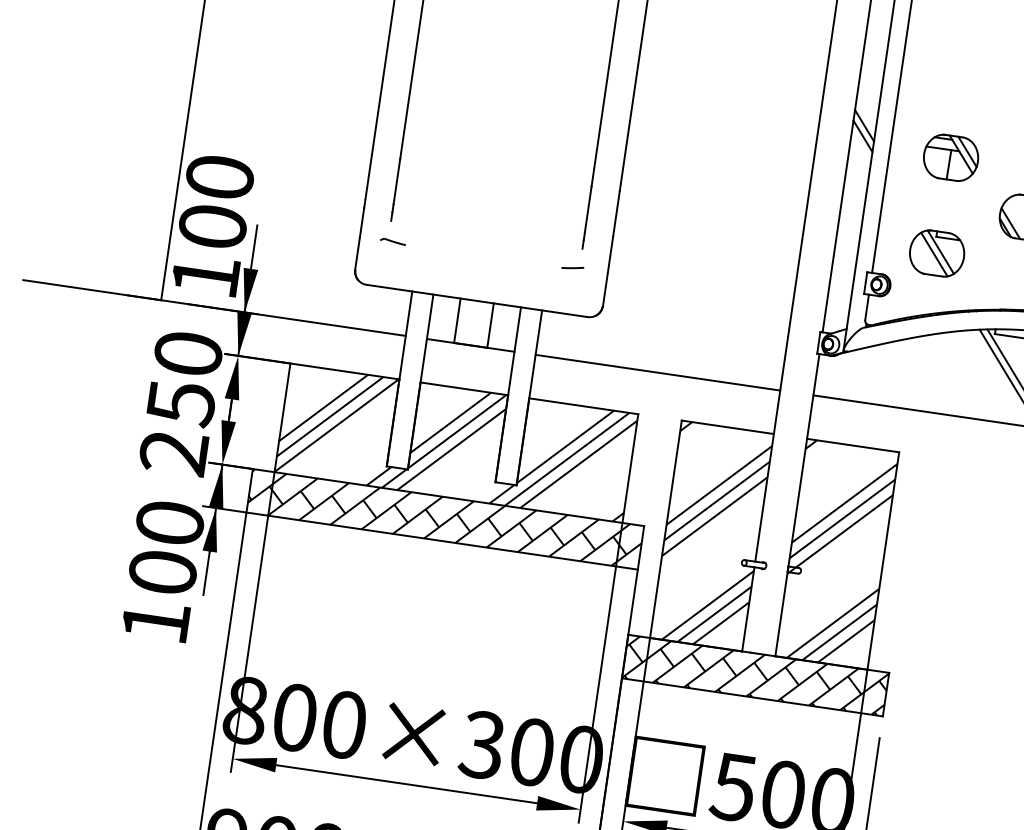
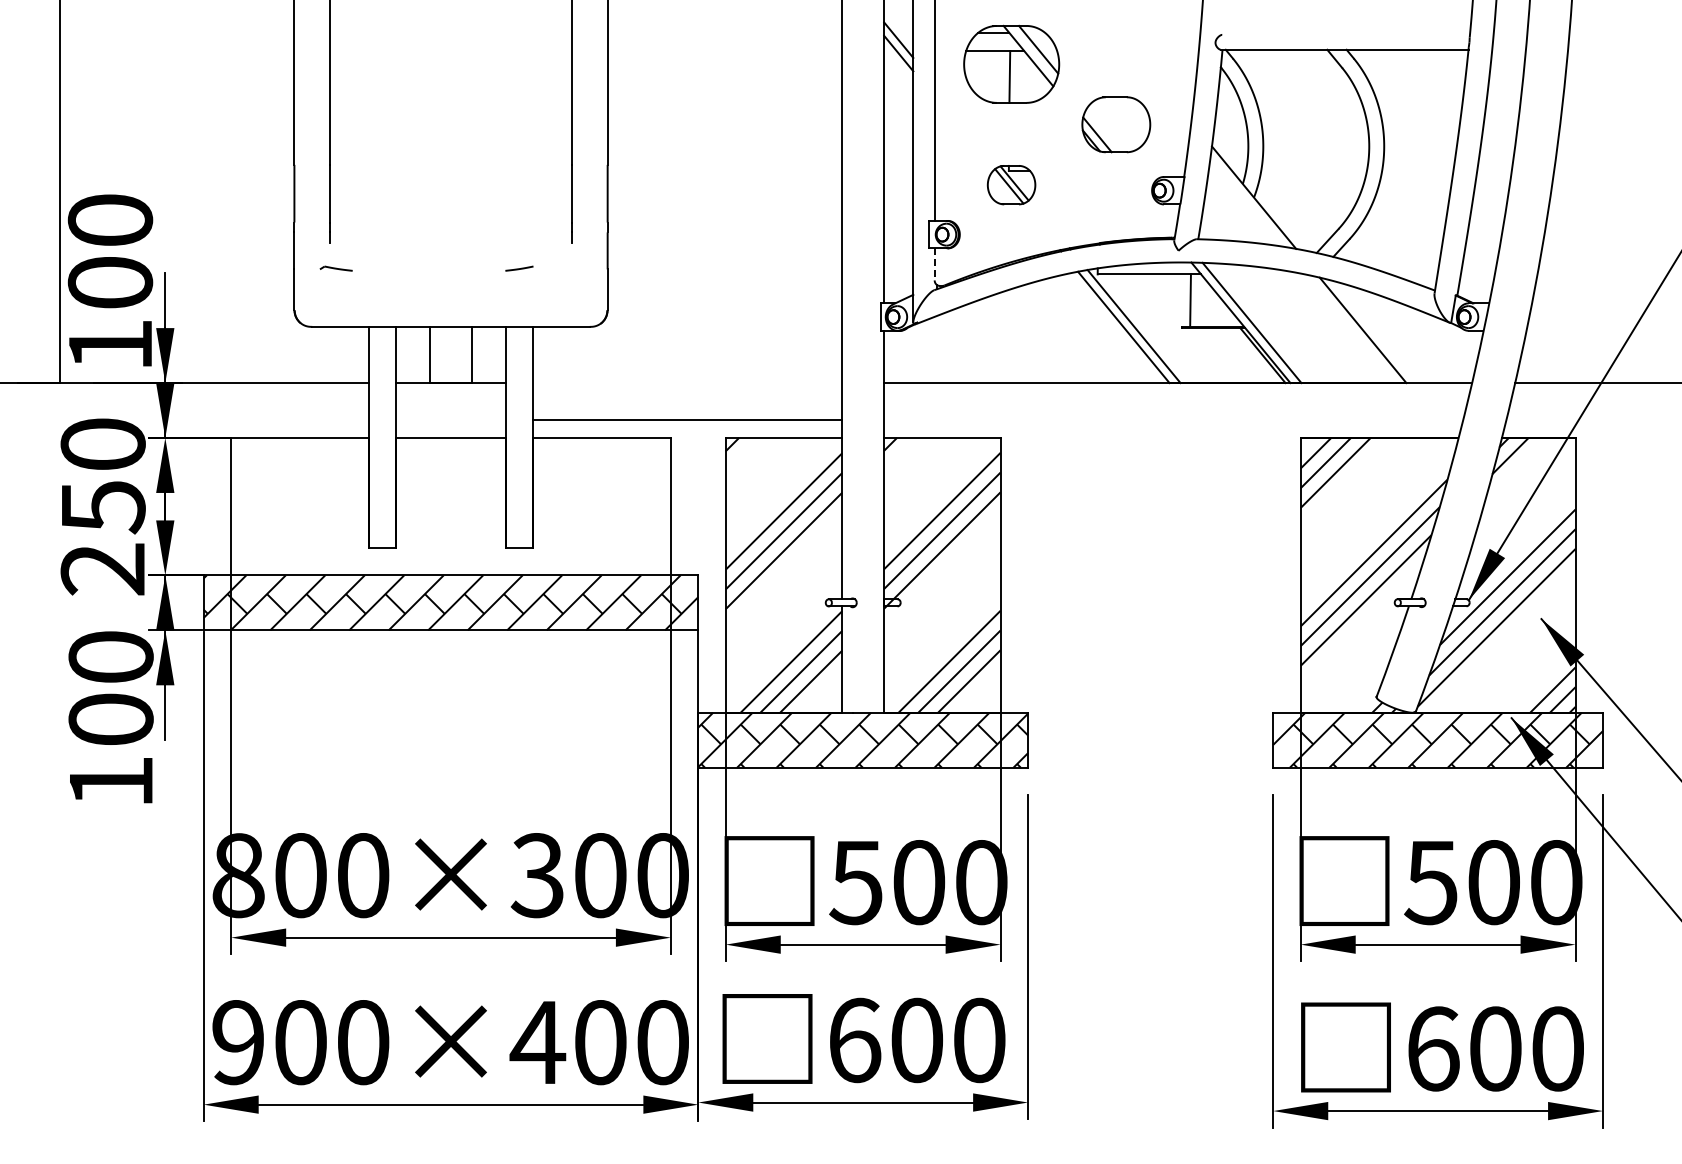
part: (951, 157) -> (1011, 63), size x1.4
part: (937, 252) -> (1011, 184), size x0.7
line: (572, 267) -> (519, 268), moved
line: (866, 307) -> (934, 264), solid -> dashed
line: (657, 373) -> (687, 420), moved
hatch: (456, 443) -> (450, 506), removed

